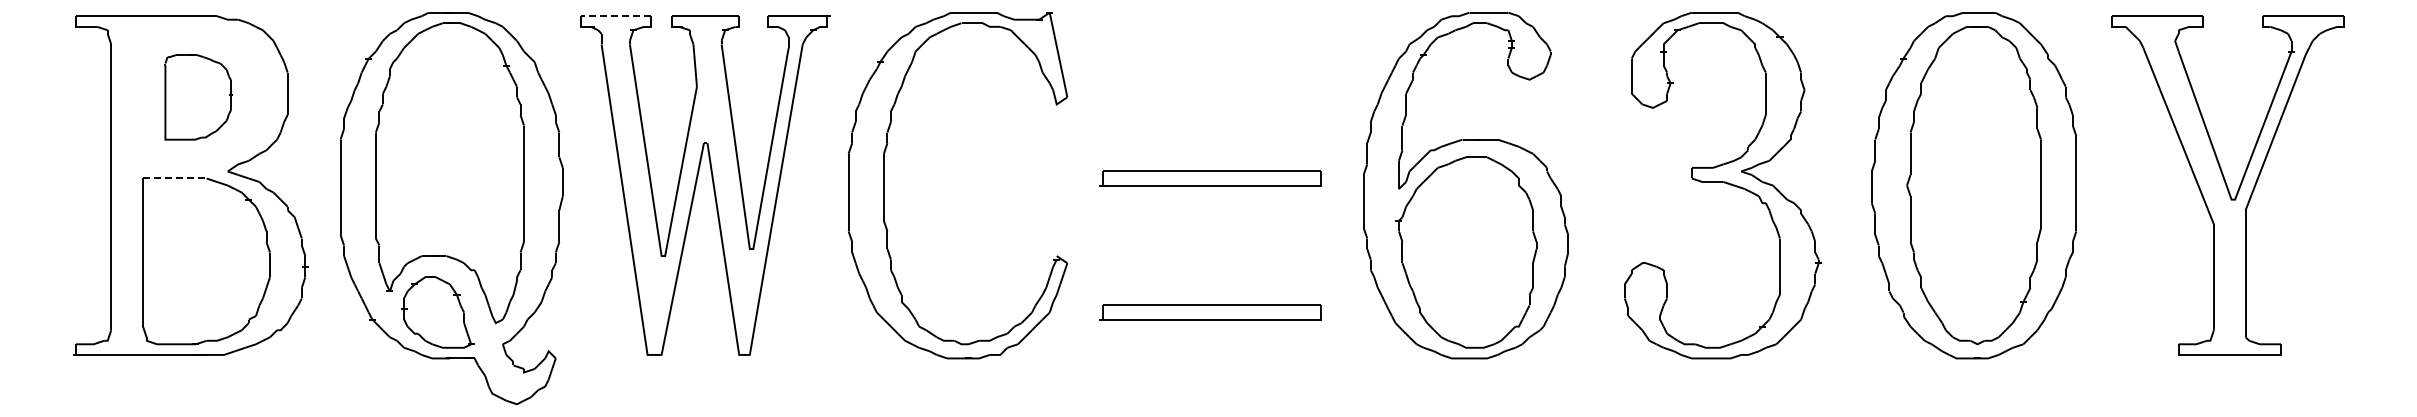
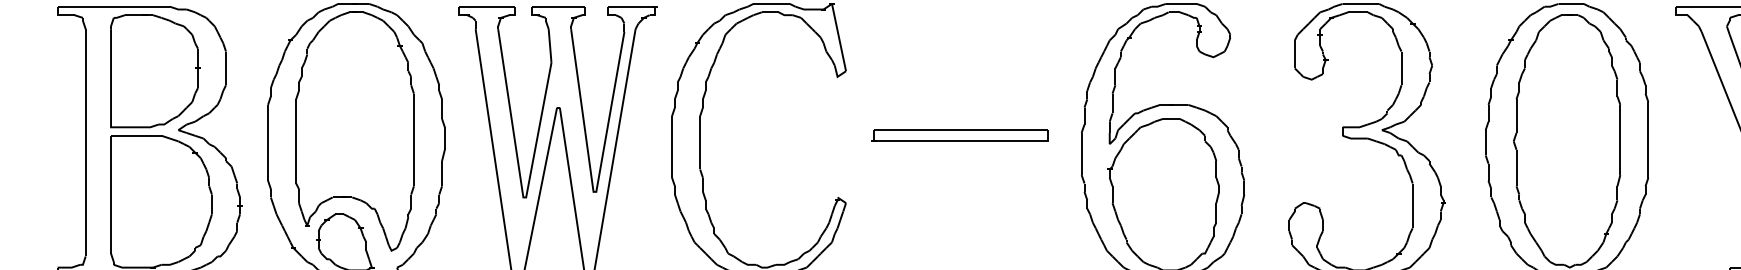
line: (615, 16) -> (486, 6), dashed -> solid
part: (198, 97) -> (155, 71), size x1.67
line: (174, 178) -> (136, 135), dashed -> solid
part: (1210, 312) -> (959, 242), removed

